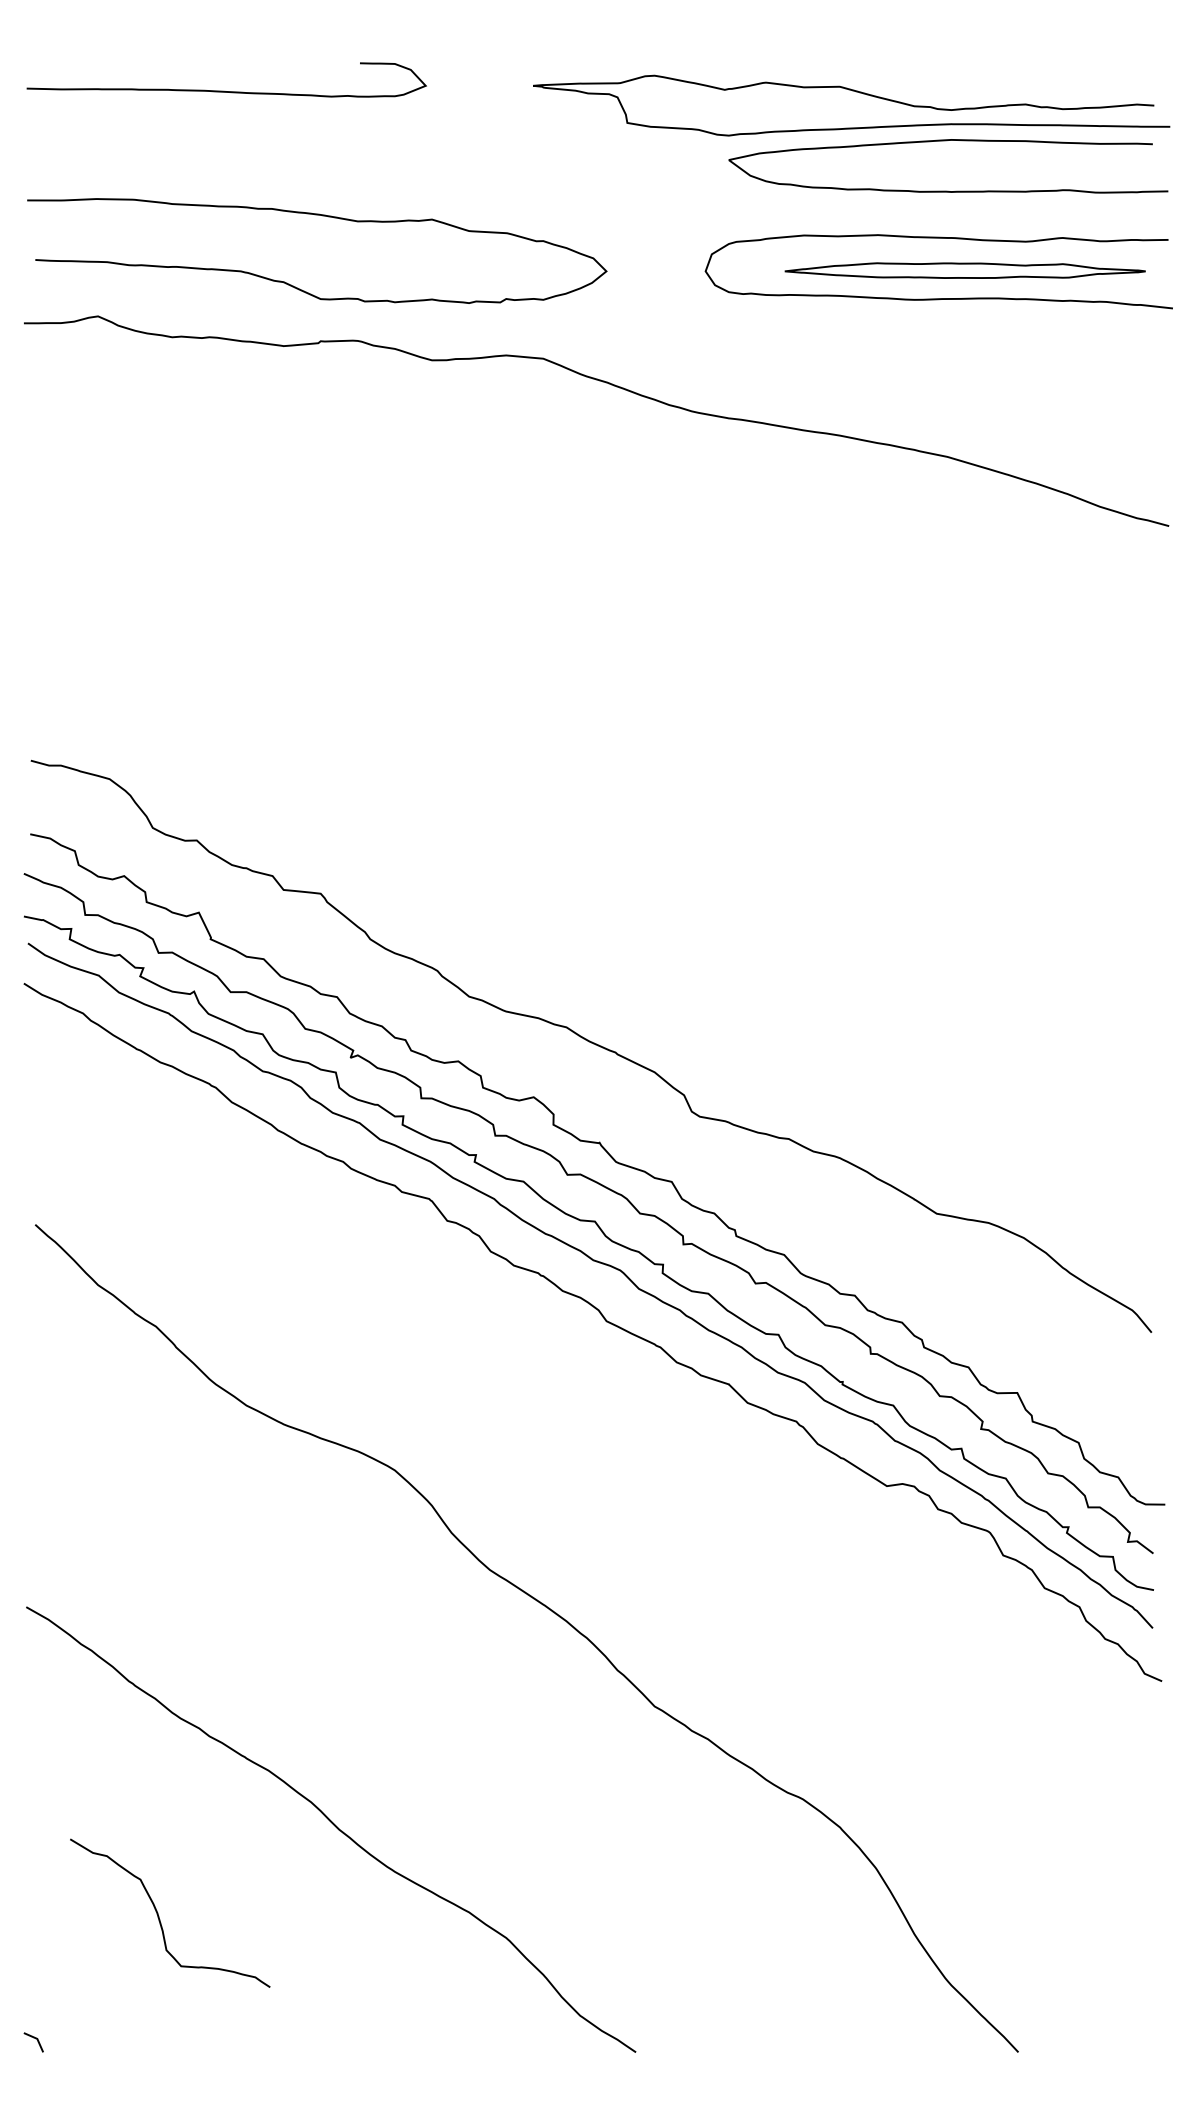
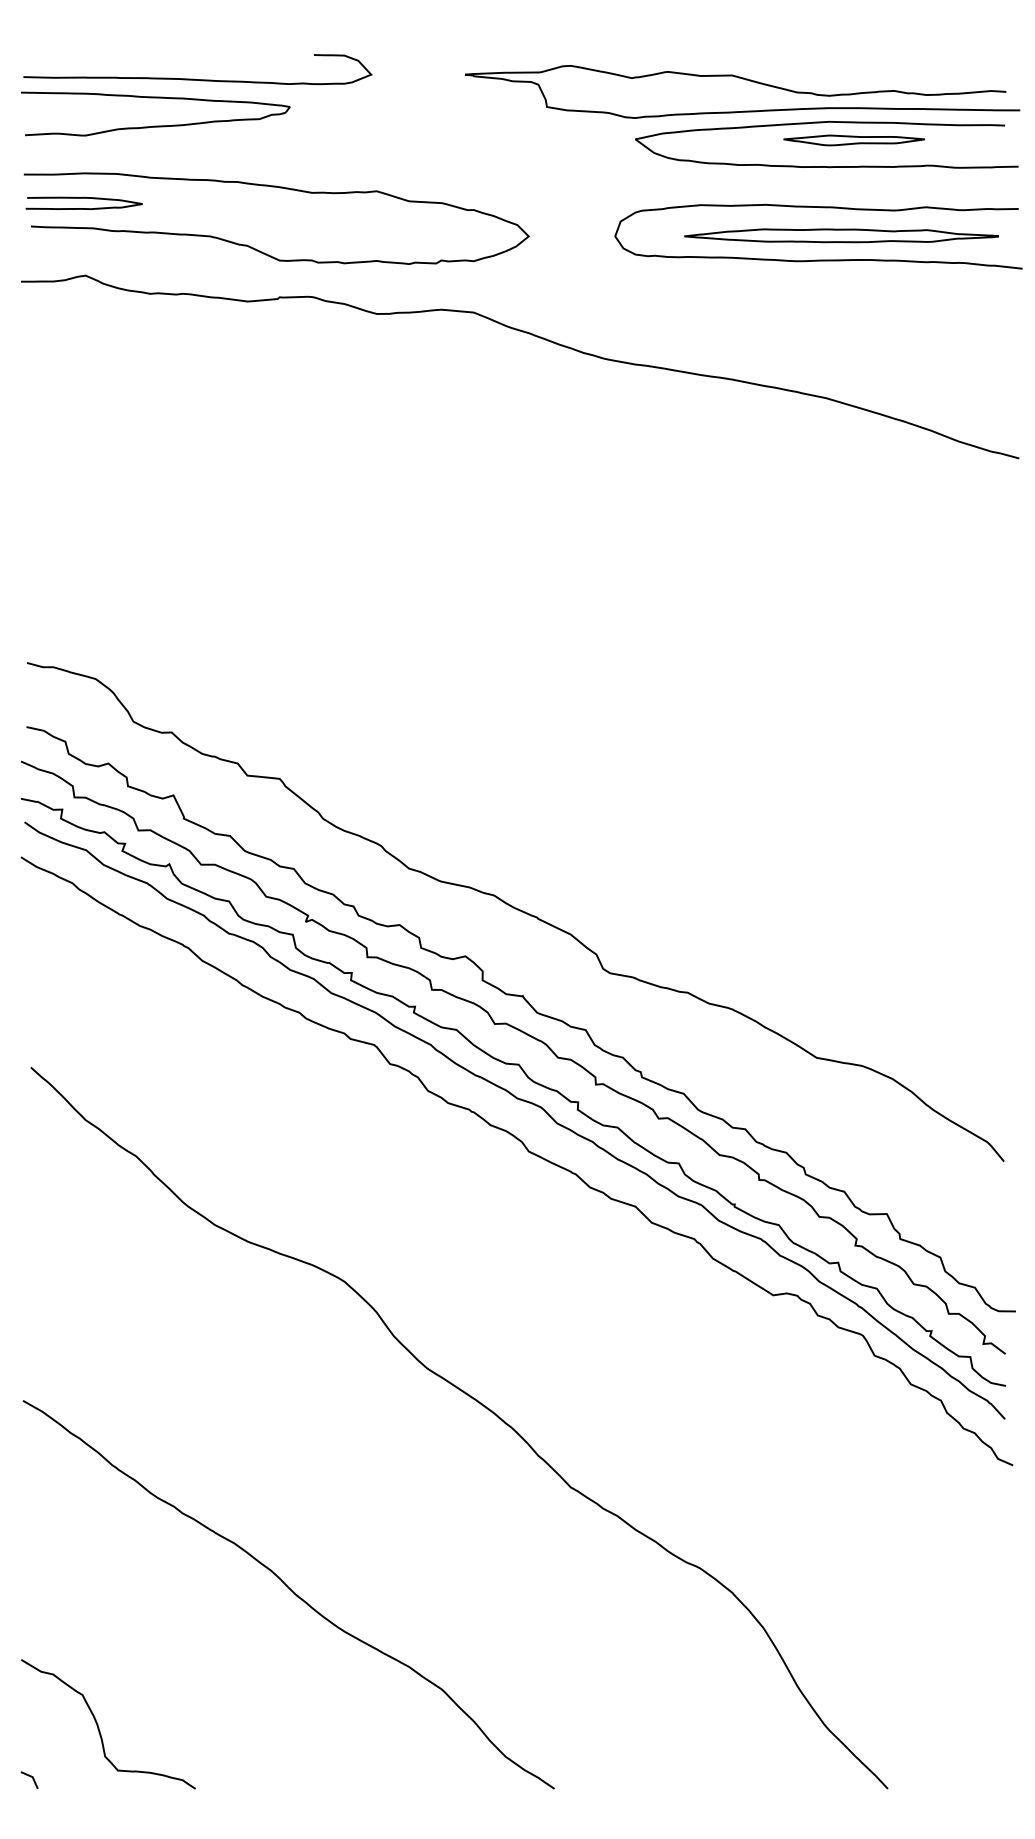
curve: (178, 144) -> (155, 125), added
part: (979, 160) -> (853, 139), added
curve: (96, 227) -> (84, 198), added
curve: (159, 1916) -> (99, 1727), moved

